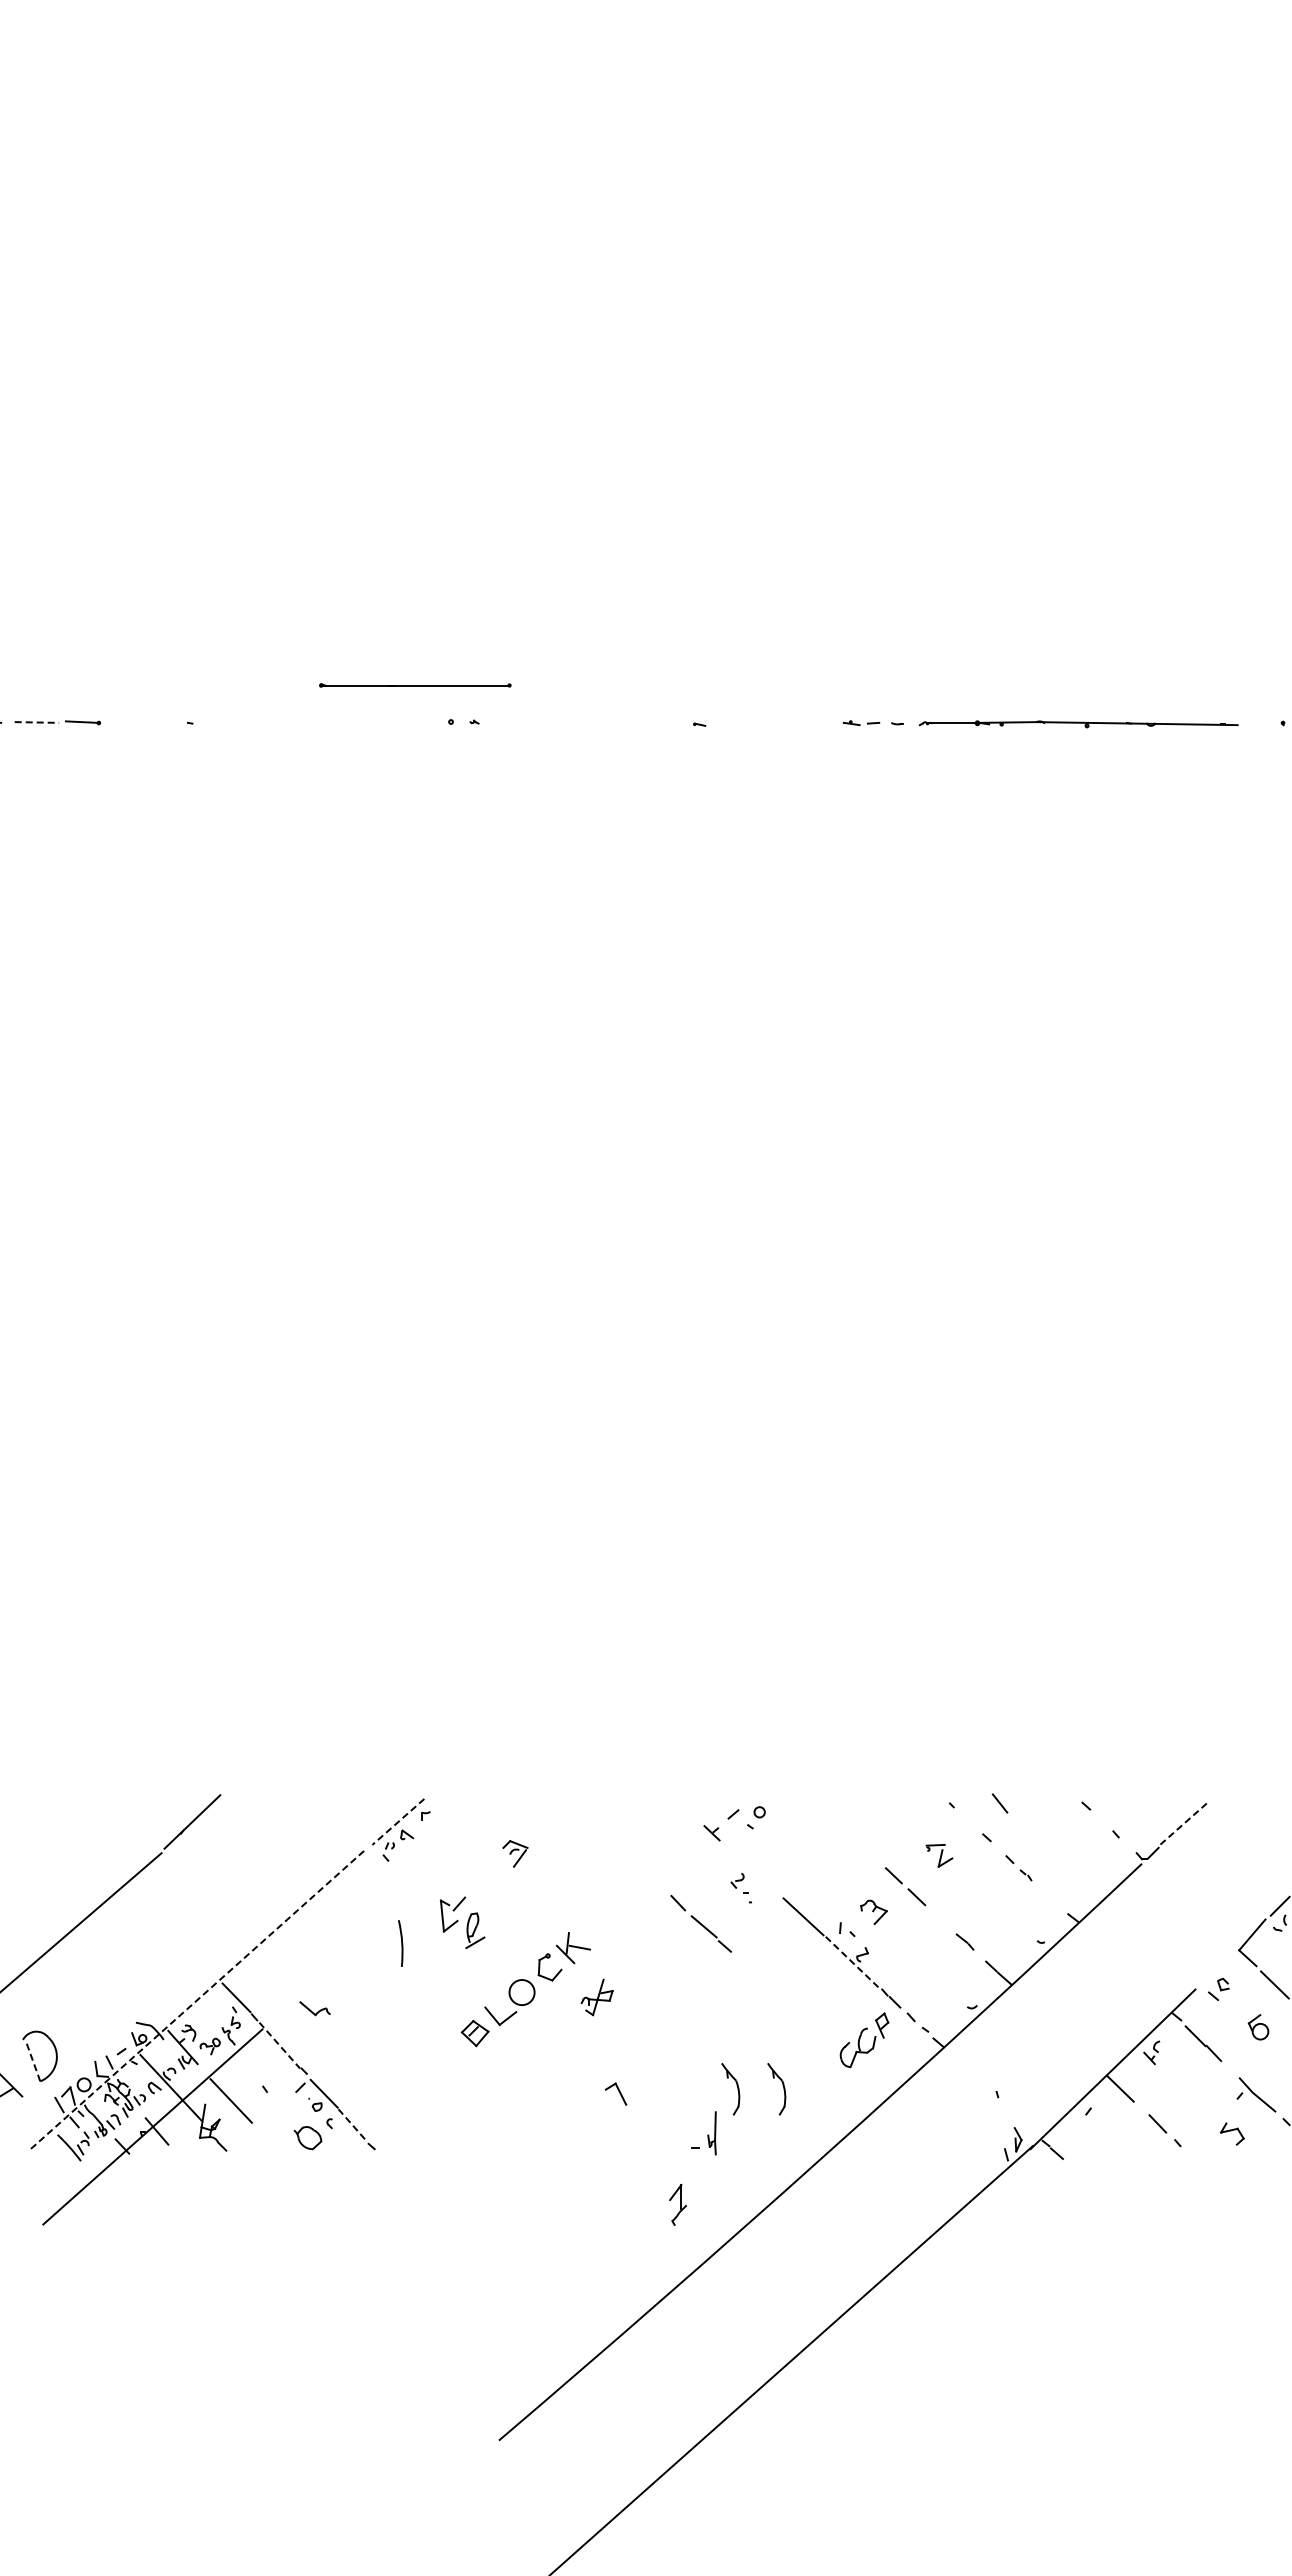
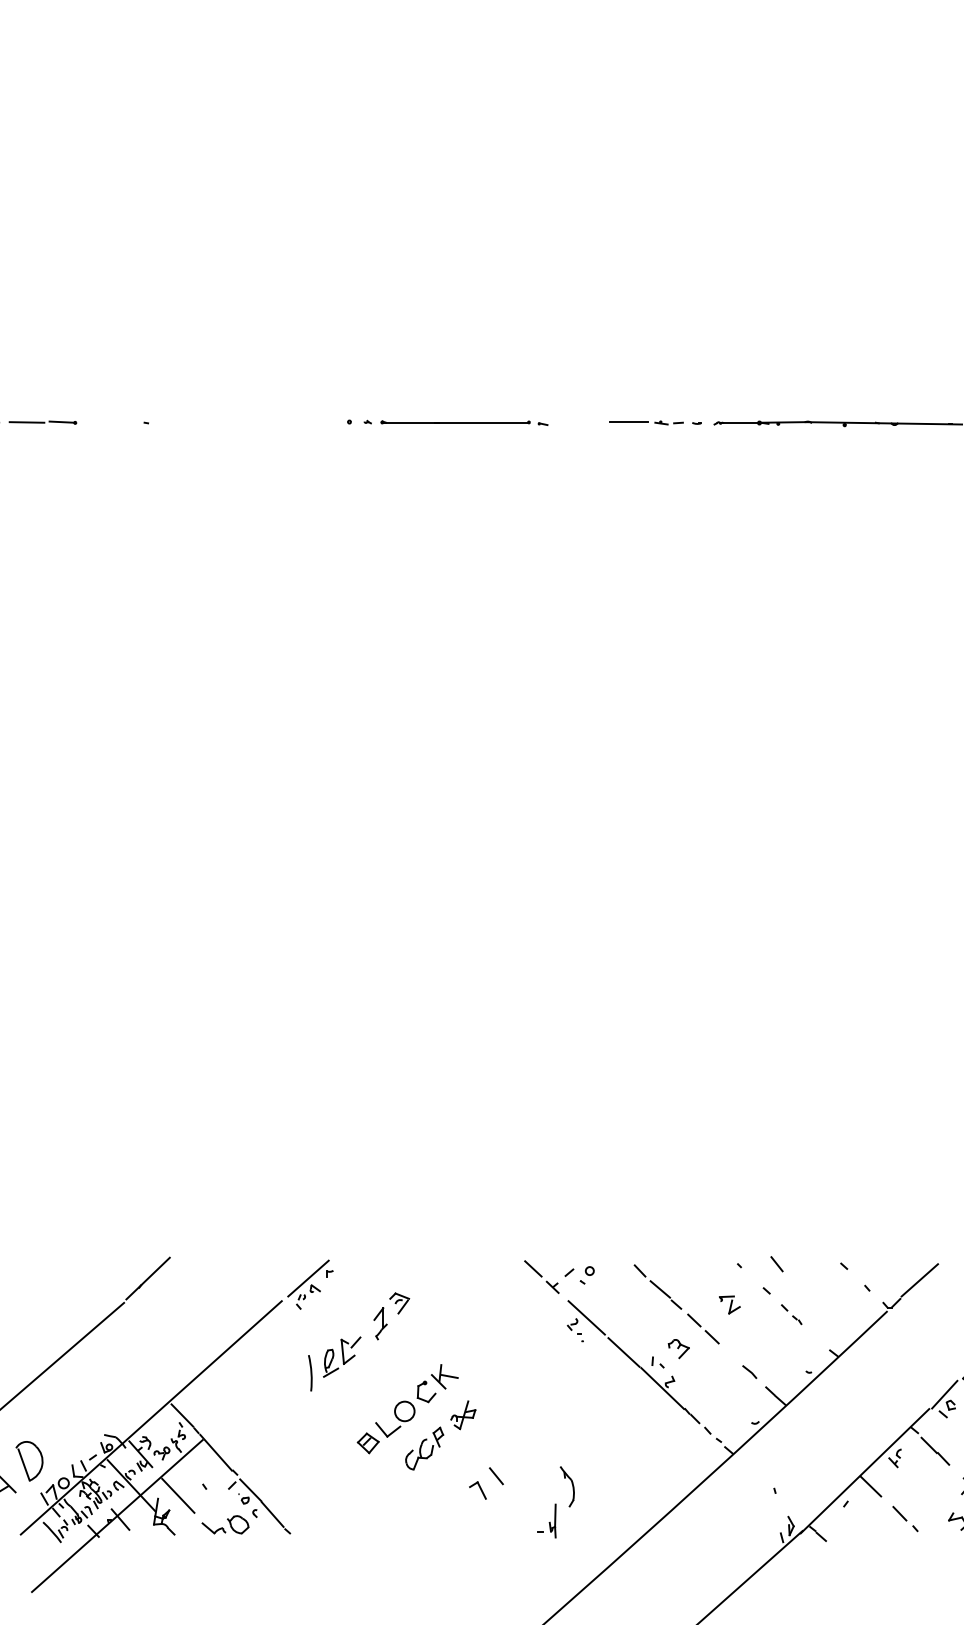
part: (415, 685) -> (455, 422), moved
line: (37, 722) -> (27, 422), dashed -> solid
line: (809, 722) -> (628, 422), added
line: (686, 1809) -> (532, 1268), added
line: (398, 1821) -> (308, 1278), dashed -> solid
line: (1183, 1824) -> (919, 1280), dashed -> solid
line: (755, 1871) -> (586, 1317), added
part: (700, 1923) -> (657, 1286), moved
part: (475, 1930) -> (331, 1363), moved
line: (853, 1963) -> (662, 1388), dashed -> solid
line: (1215, 1970) -> (944, 1394), added
line: (196, 2000) -> (151, 1417), dashed -> solid
part: (314, 2008) -> (213, 1528), moved
part: (864, 2039) -> (424, 1447), moved
line: (279, 2045) -> (215, 1452), dashed -> solid
line: (33, 2060) -> (24, 1464), dashed -> solid
line: (639, 2075) -> (496, 1476), added
part: (783, 2089) -> (608, 1486), removed
line: (352, 2125) -> (272, 1514), dashed -> solid
part: (677, 2204) -> (380, 1323), moved

